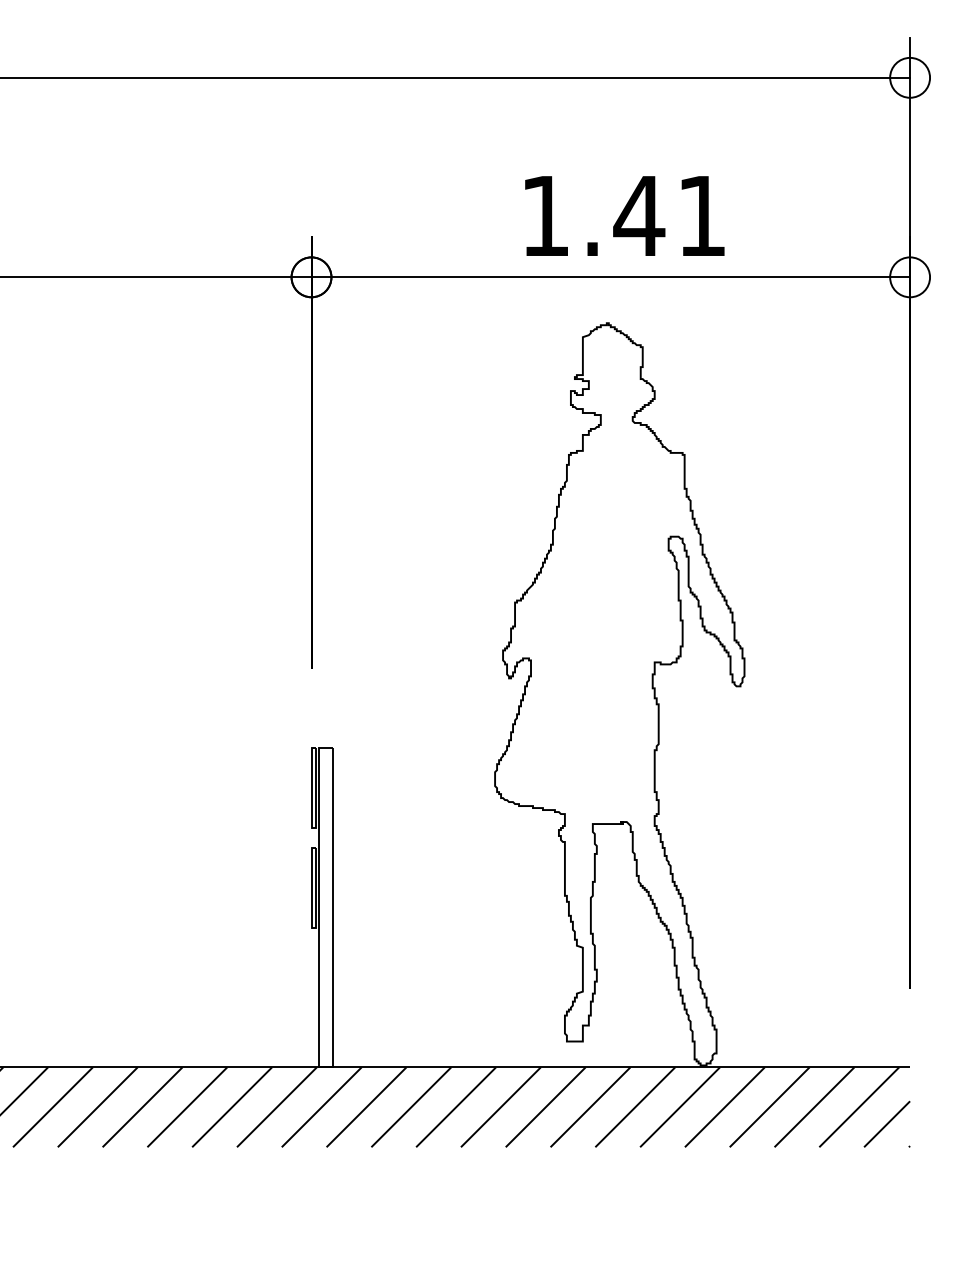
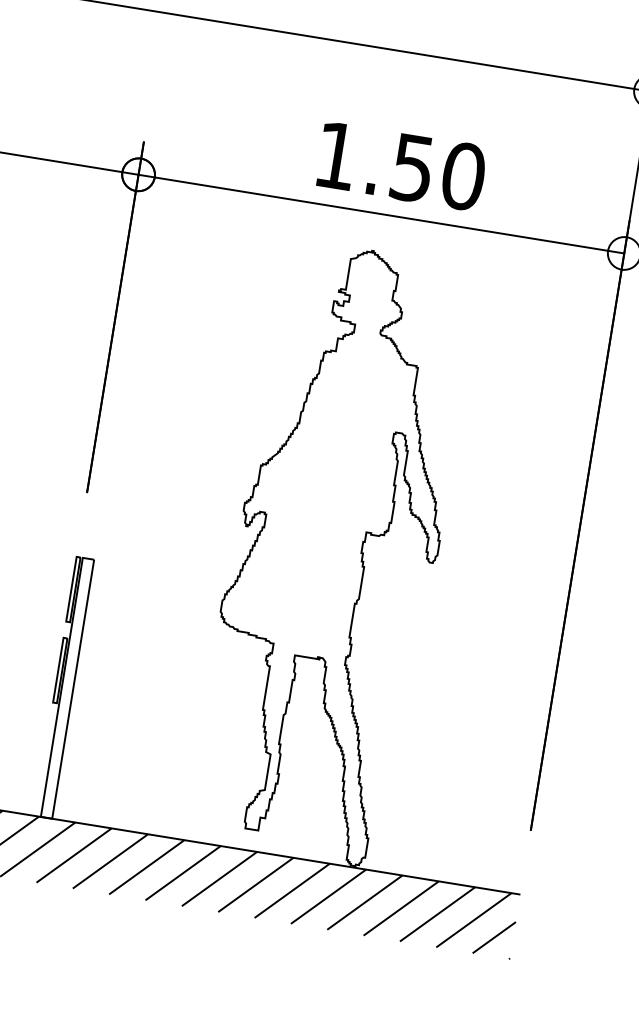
text: (669, 215) -> (437, 171), 1.41 -> 1.50

